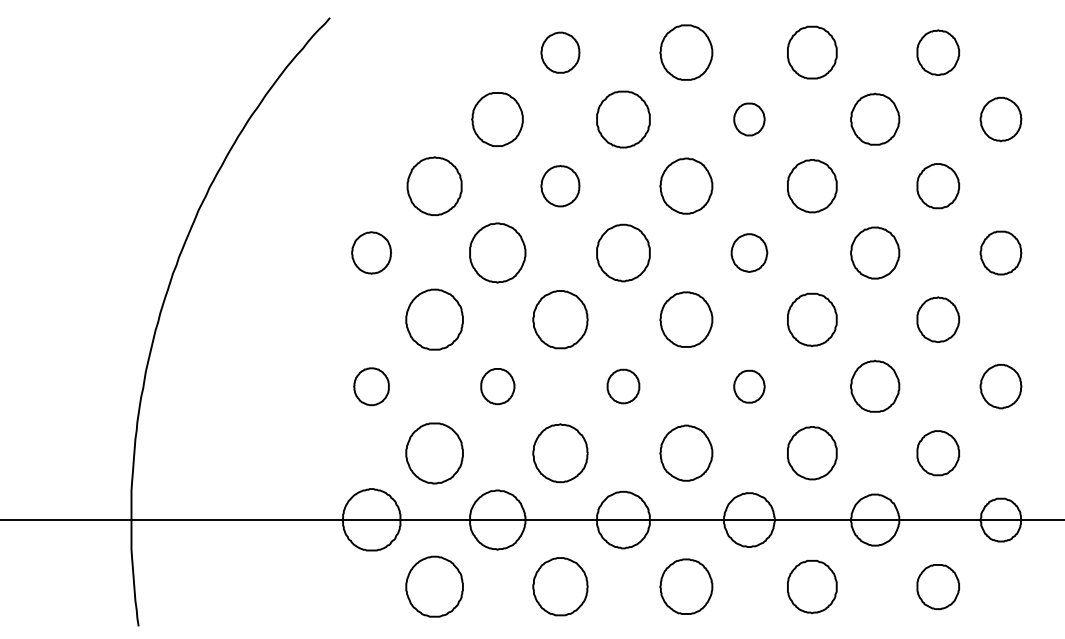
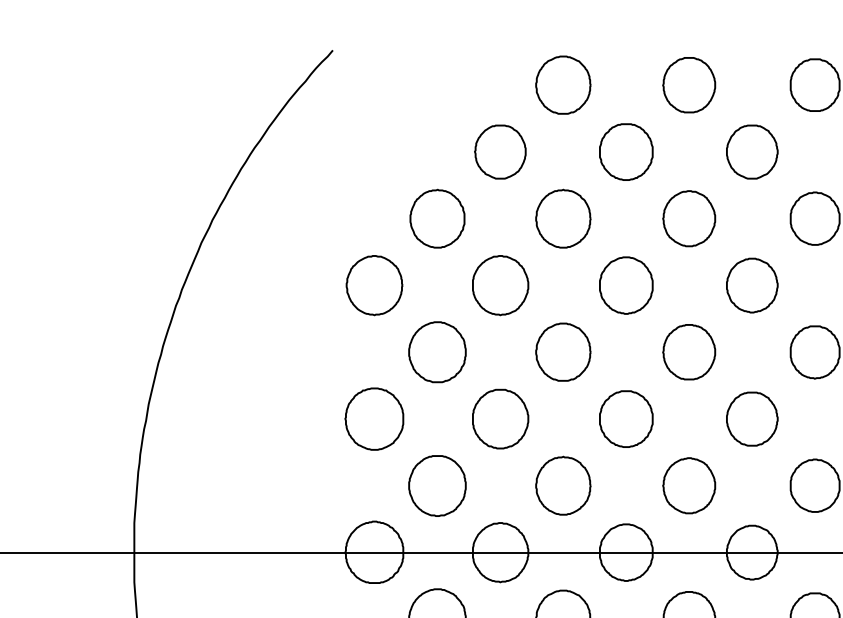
part: (560, 52) -> (563, 85), size x1.43
part: (749, 119) -> (752, 152), size x1.67
part: (560, 185) -> (563, 218), size x1.43
part: (371, 252) -> (374, 285), size x1.43
part: (749, 252) -> (752, 285), size x1.43
part: (371, 386) -> (374, 419), size x1.67
part: (497, 386) -> (500, 419), size x1.67
part: (623, 386) -> (626, 419), size x1.67
part: (749, 386) -> (752, 419), size x1.67

